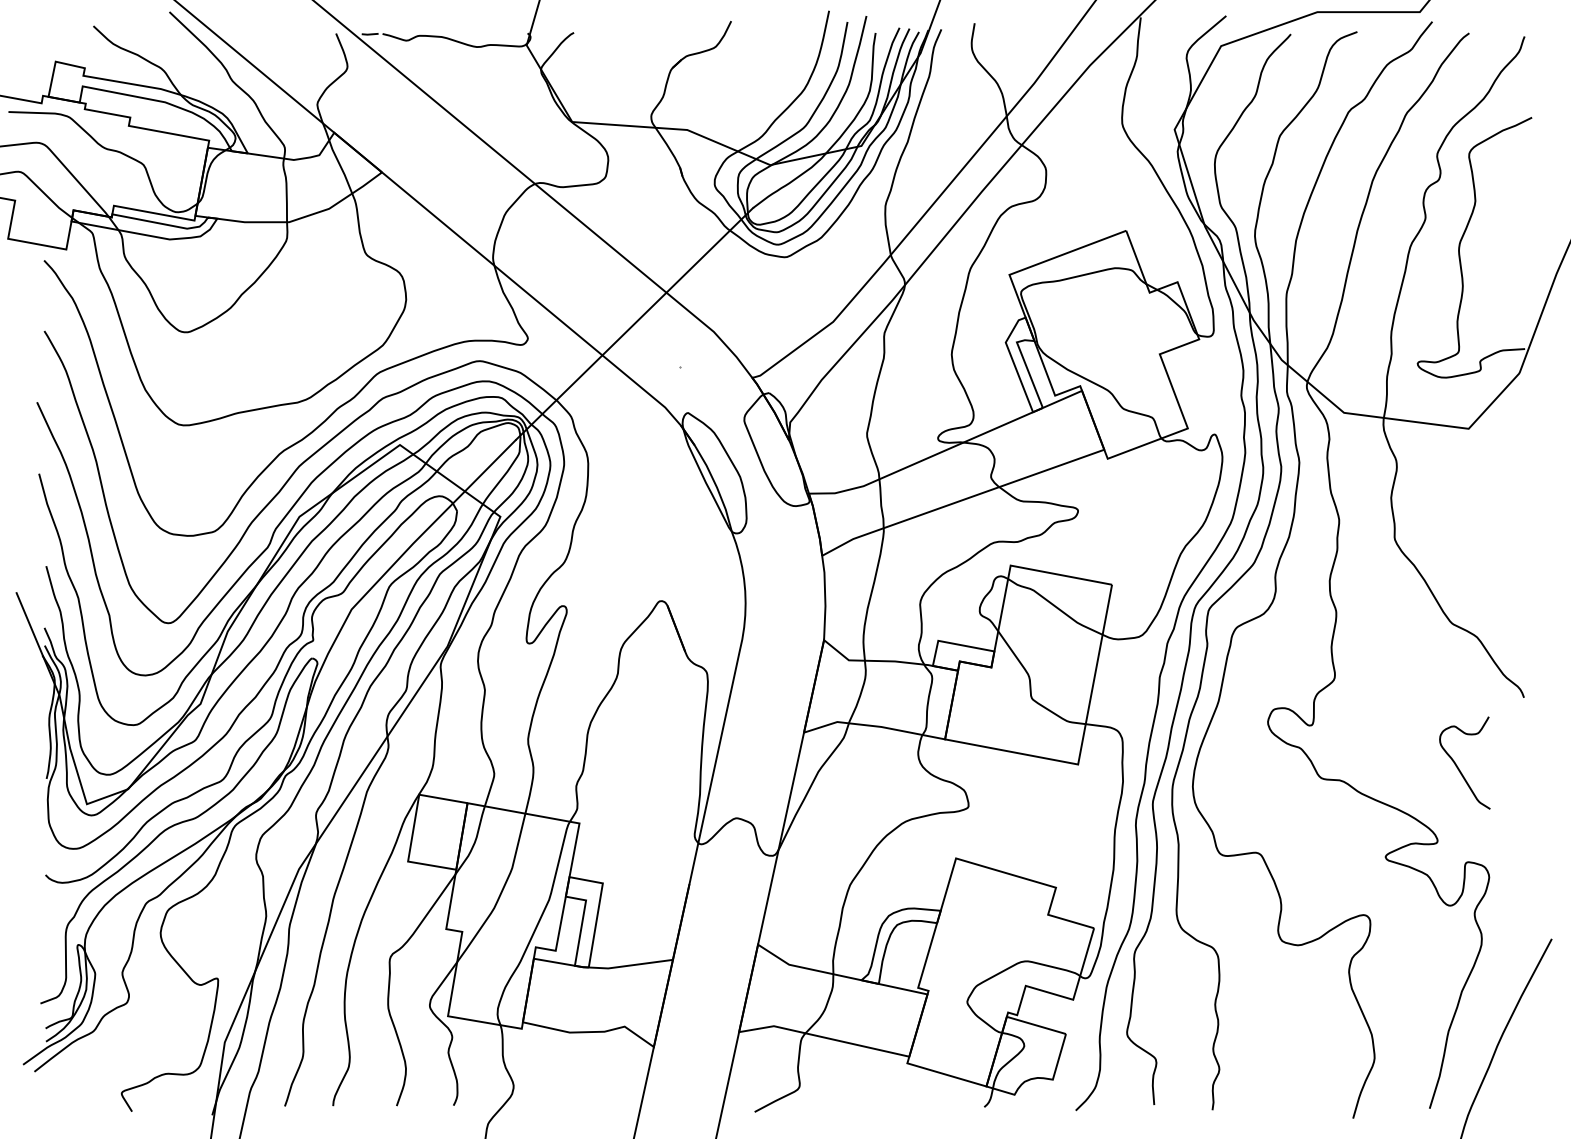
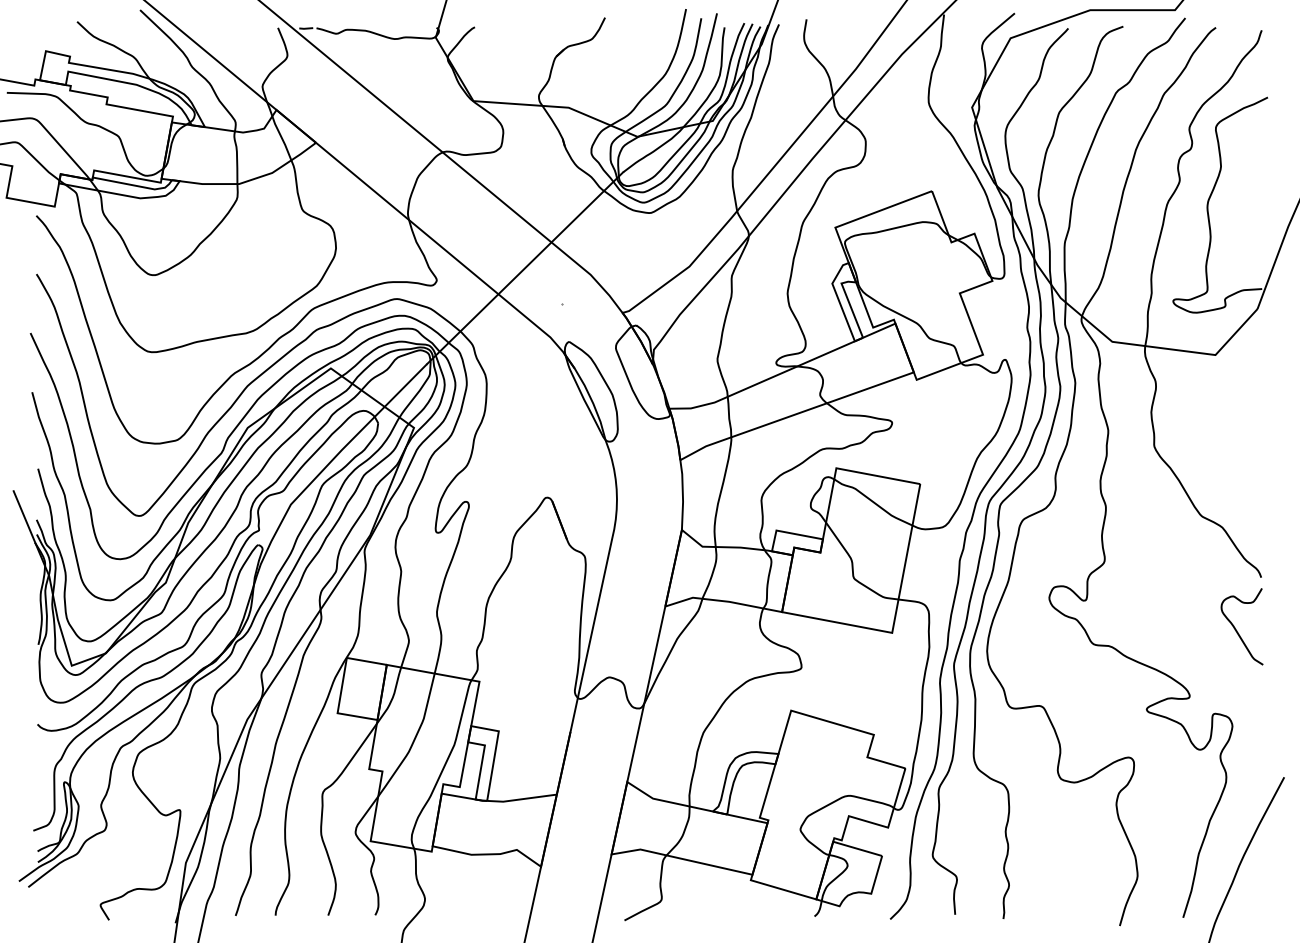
curve: (1457, 765) -> (1236, 628), moved

